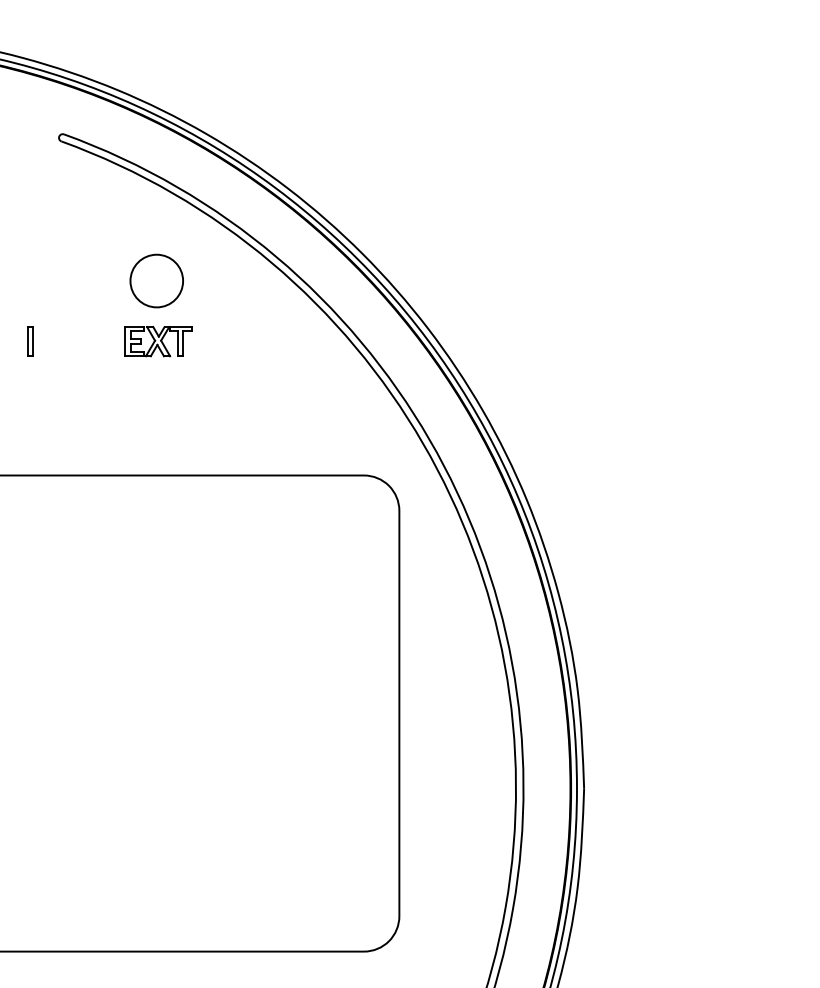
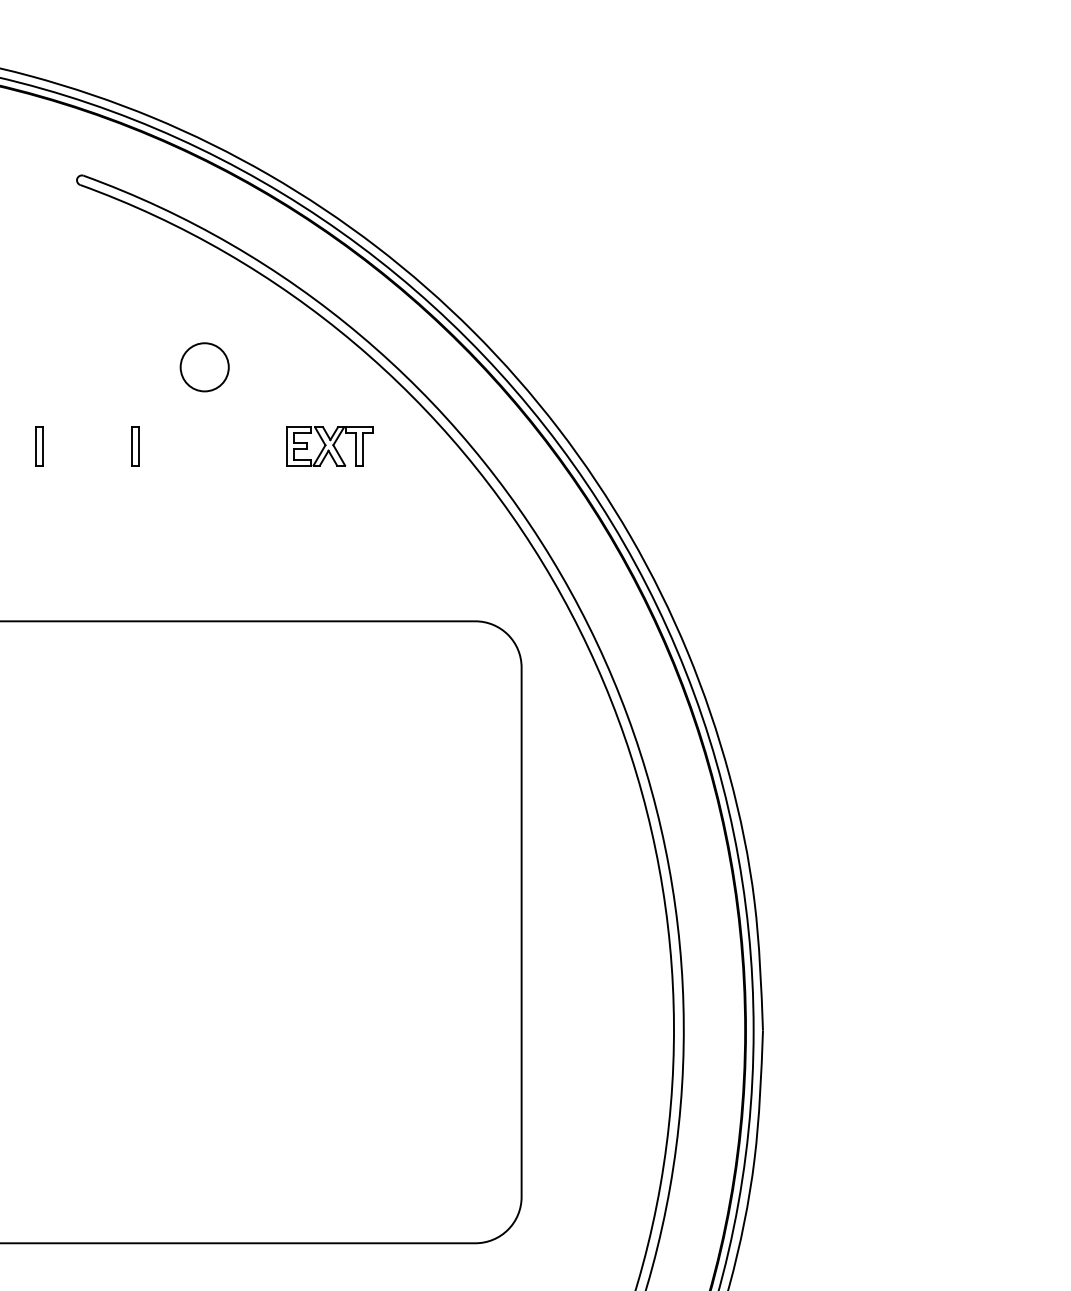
circle: (156, 280) -> (204, 366), size x0.7
part: (103, 341) -> (135, 446), added
part: (158, 341) -> (329, 446), moved

